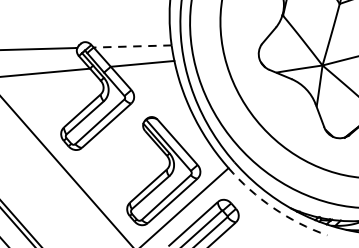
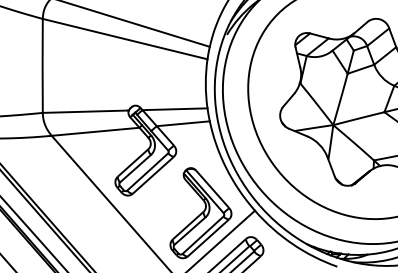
line: (133, 46) -> (175, 109), dashed -> solid
arc: (273, 208) -> (292, 244), dashed -> solid

